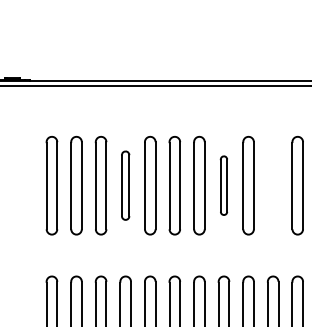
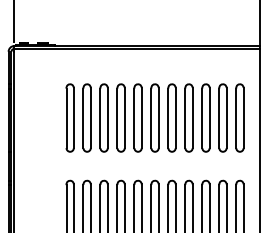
part: (124, 184) -> (120, 117), size x1.43
part: (223, 184) -> (188, 117), size x1.67
part: (272, 184) -> (222, 117), added

